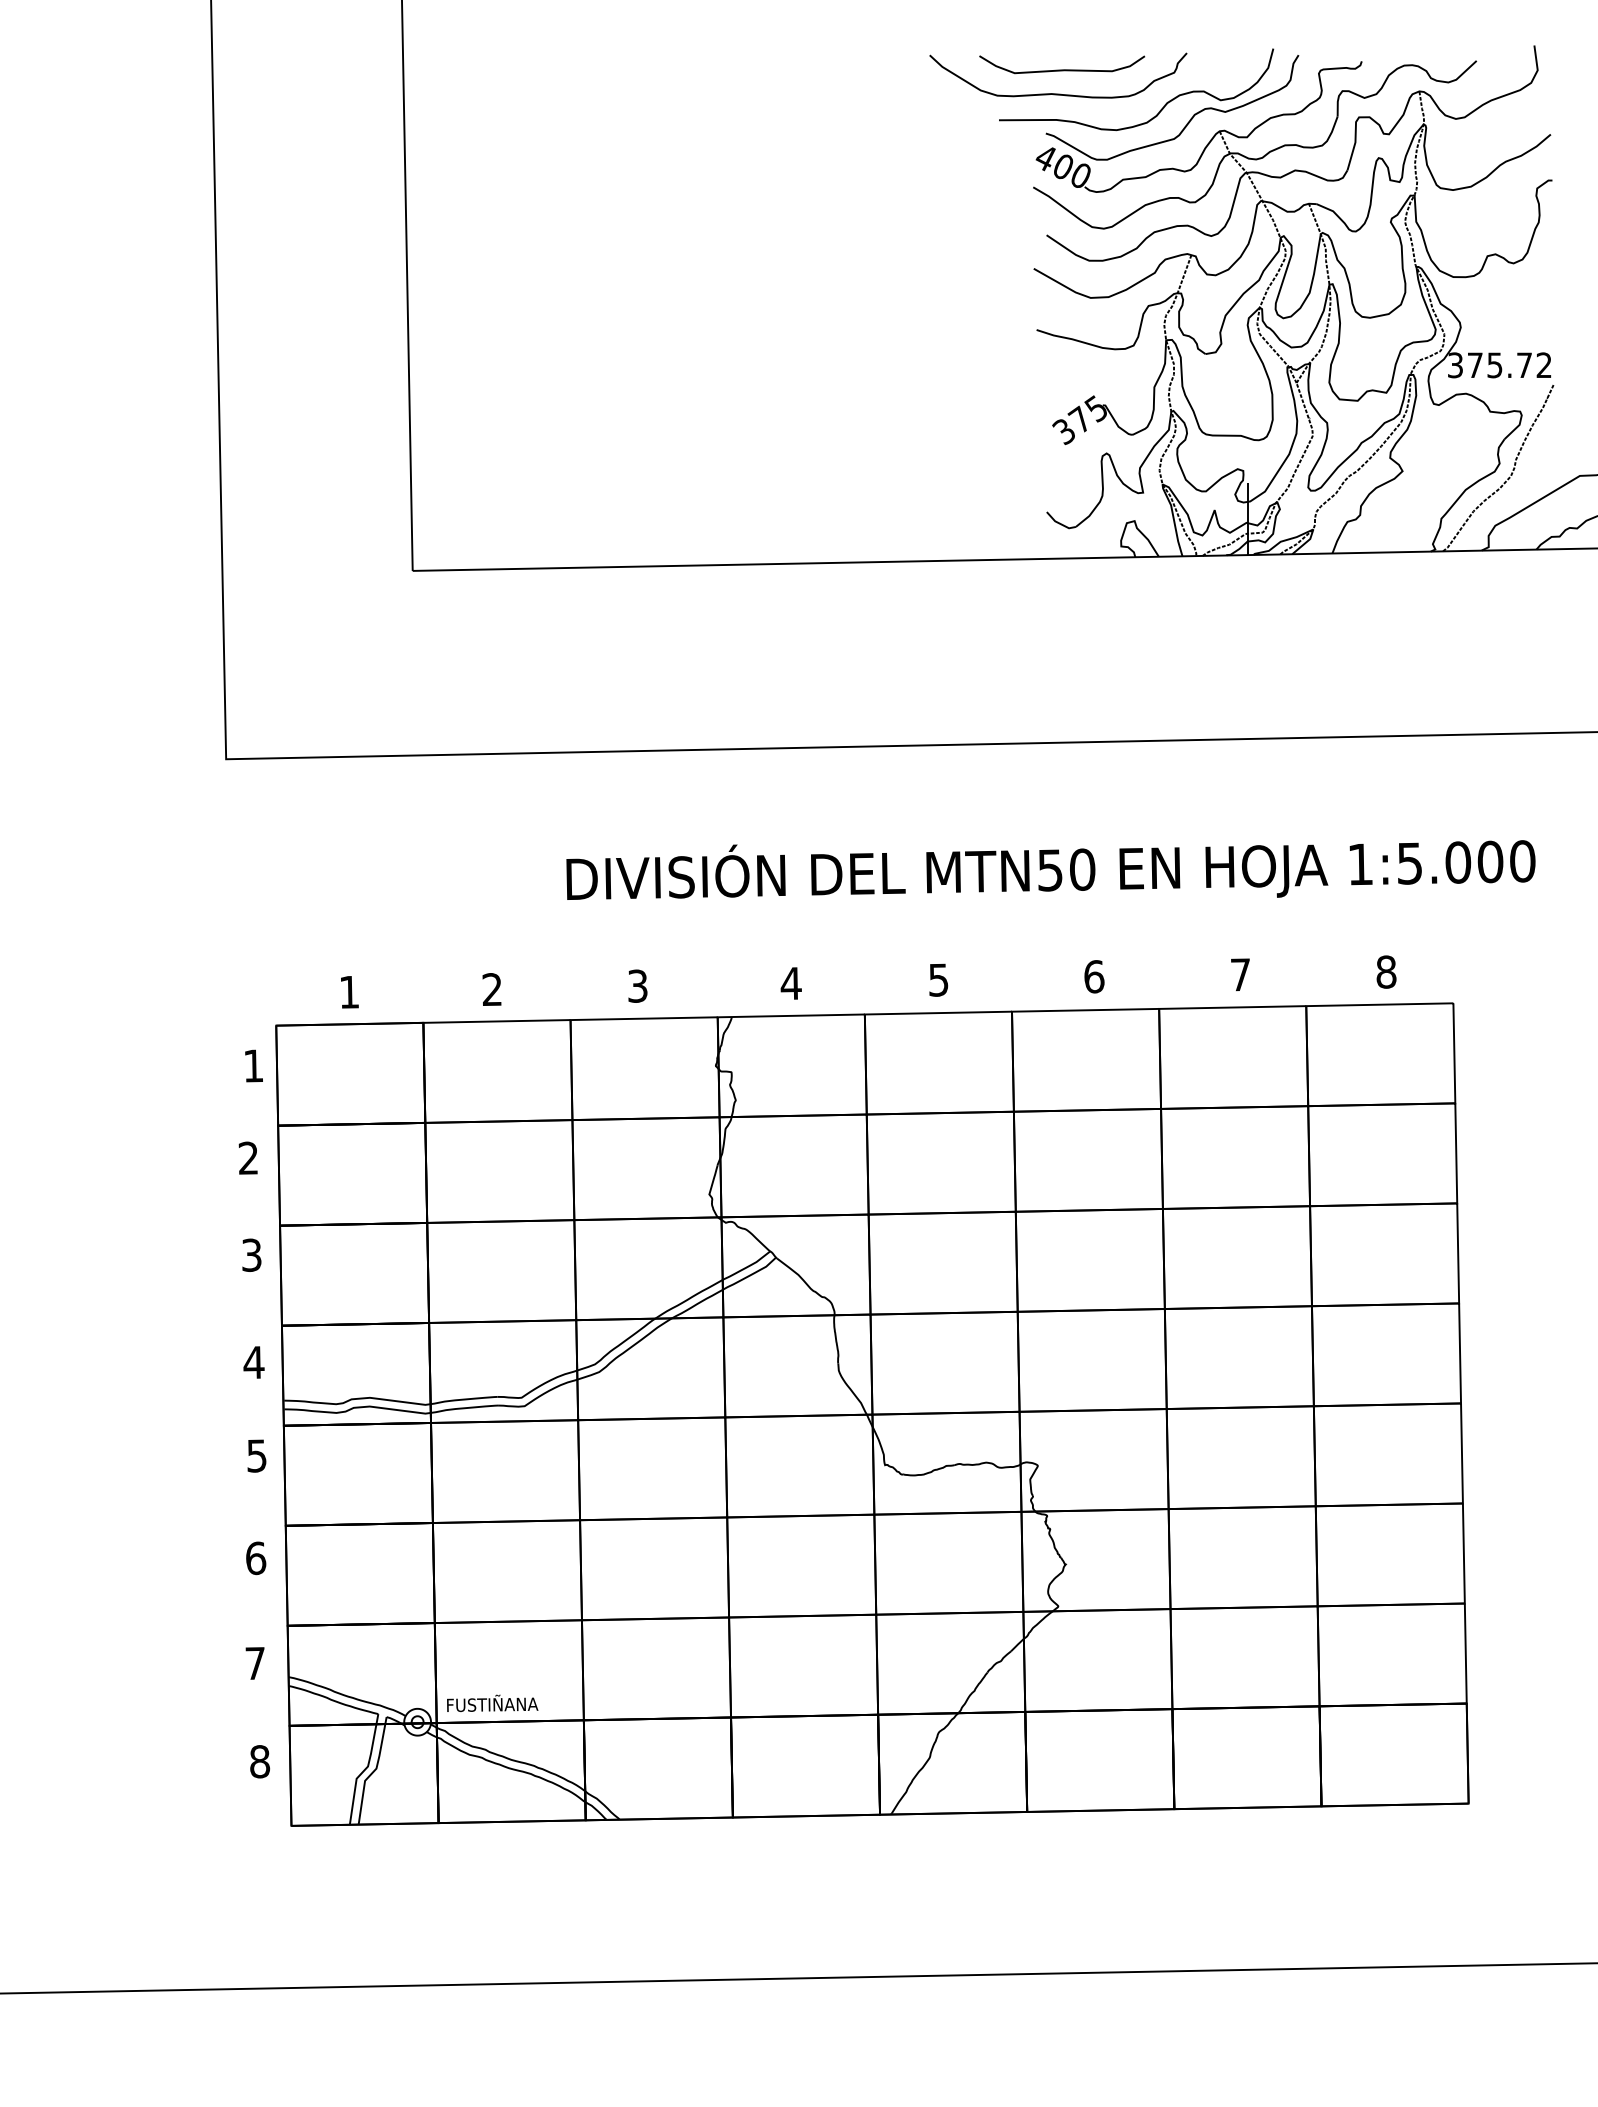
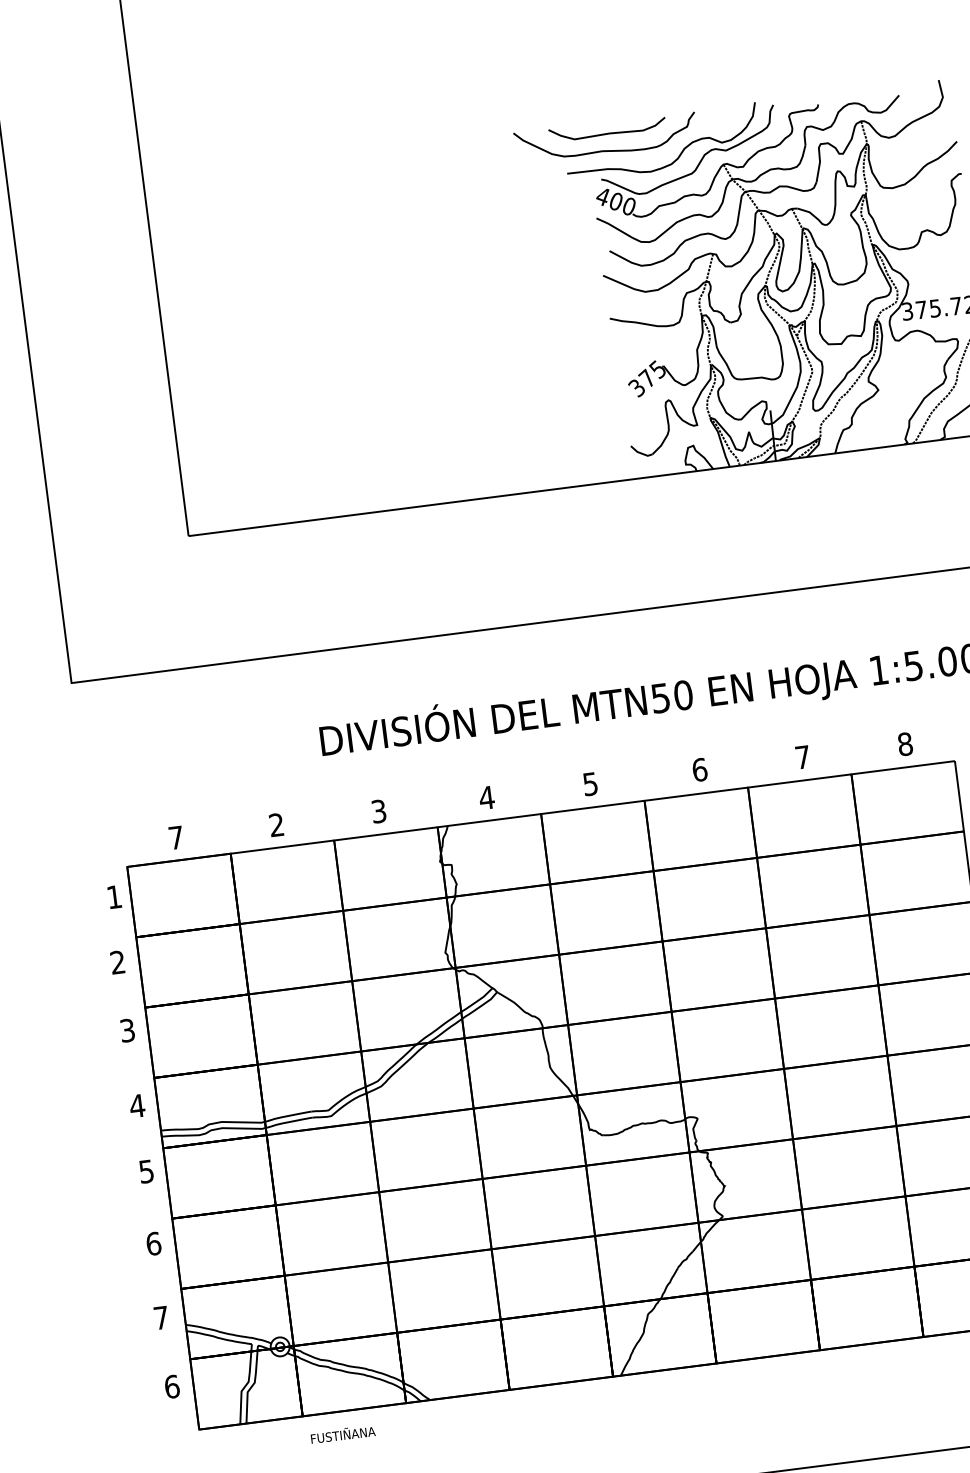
text: (348, 992) -> (175, 838), 1 -> 7
text: (492, 1703) -> (343, 1434), moved
text: (260, 1761) -> (172, 1386), 8 -> 6

